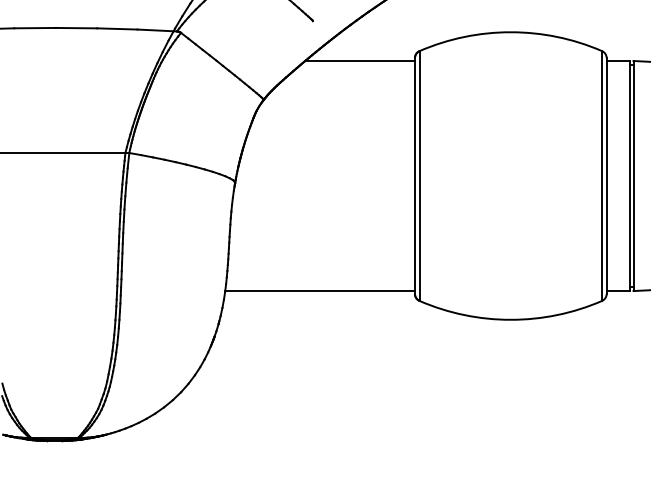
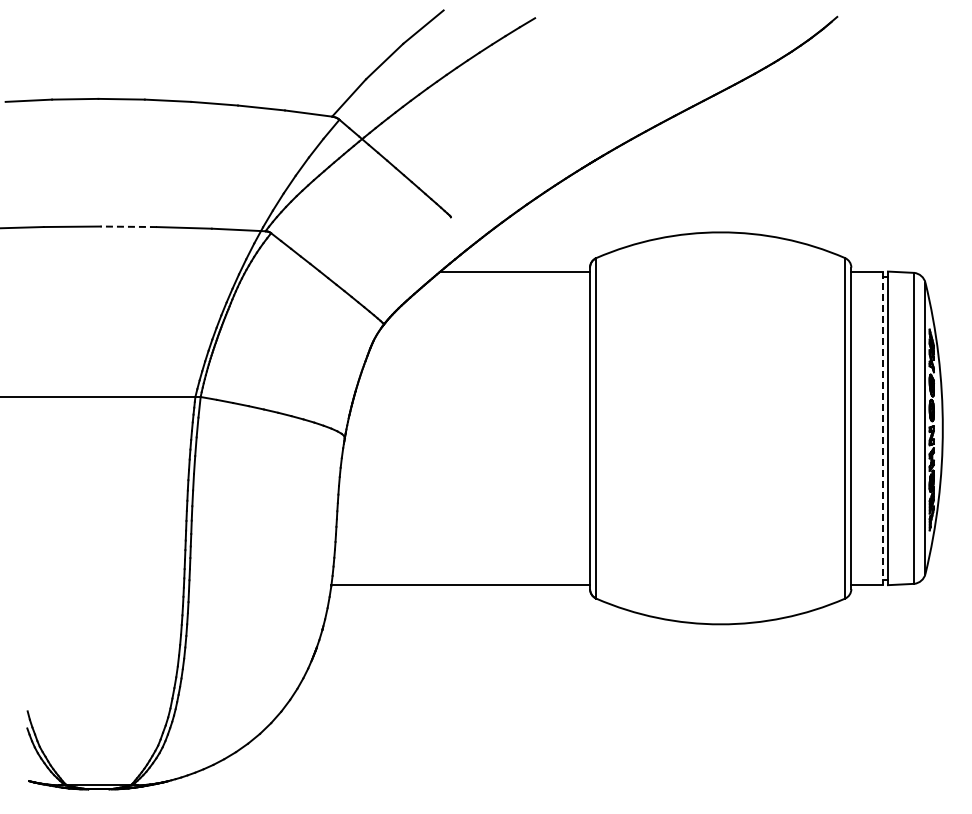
line: (76, 27) -> (128, 226), solid -> dashed
line: (629, 176) -> (882, 428), solid -> dashed

